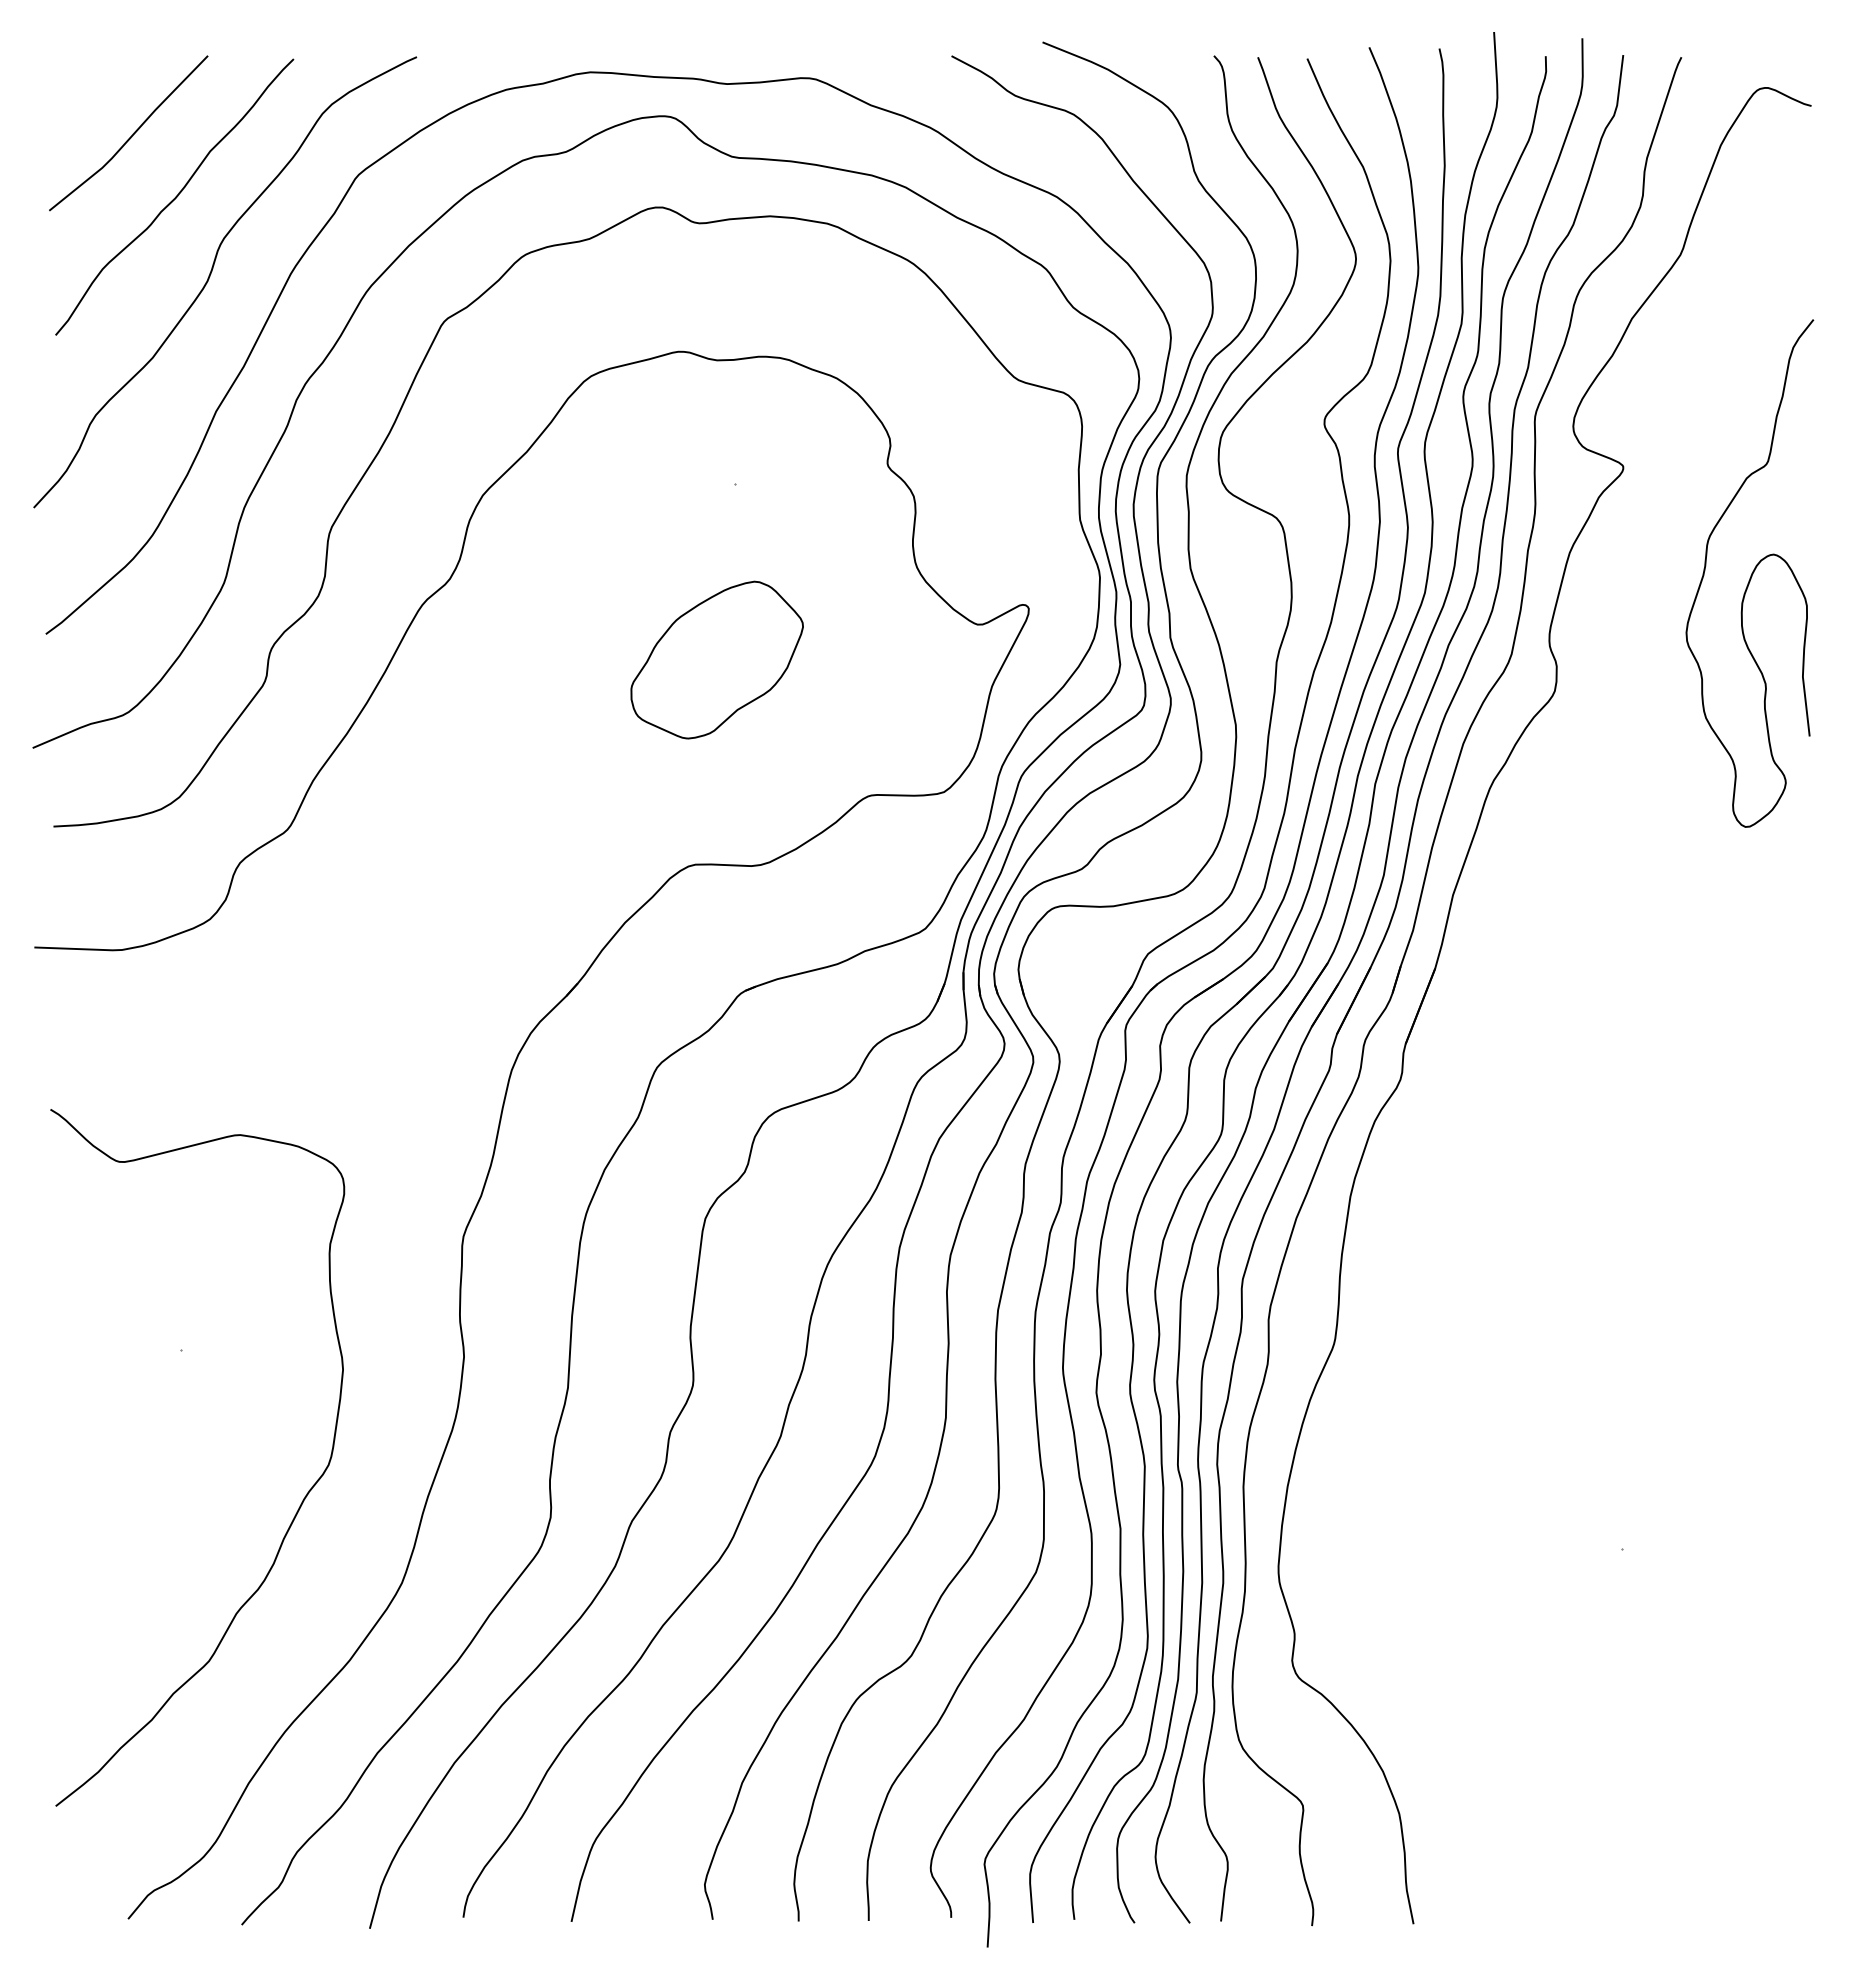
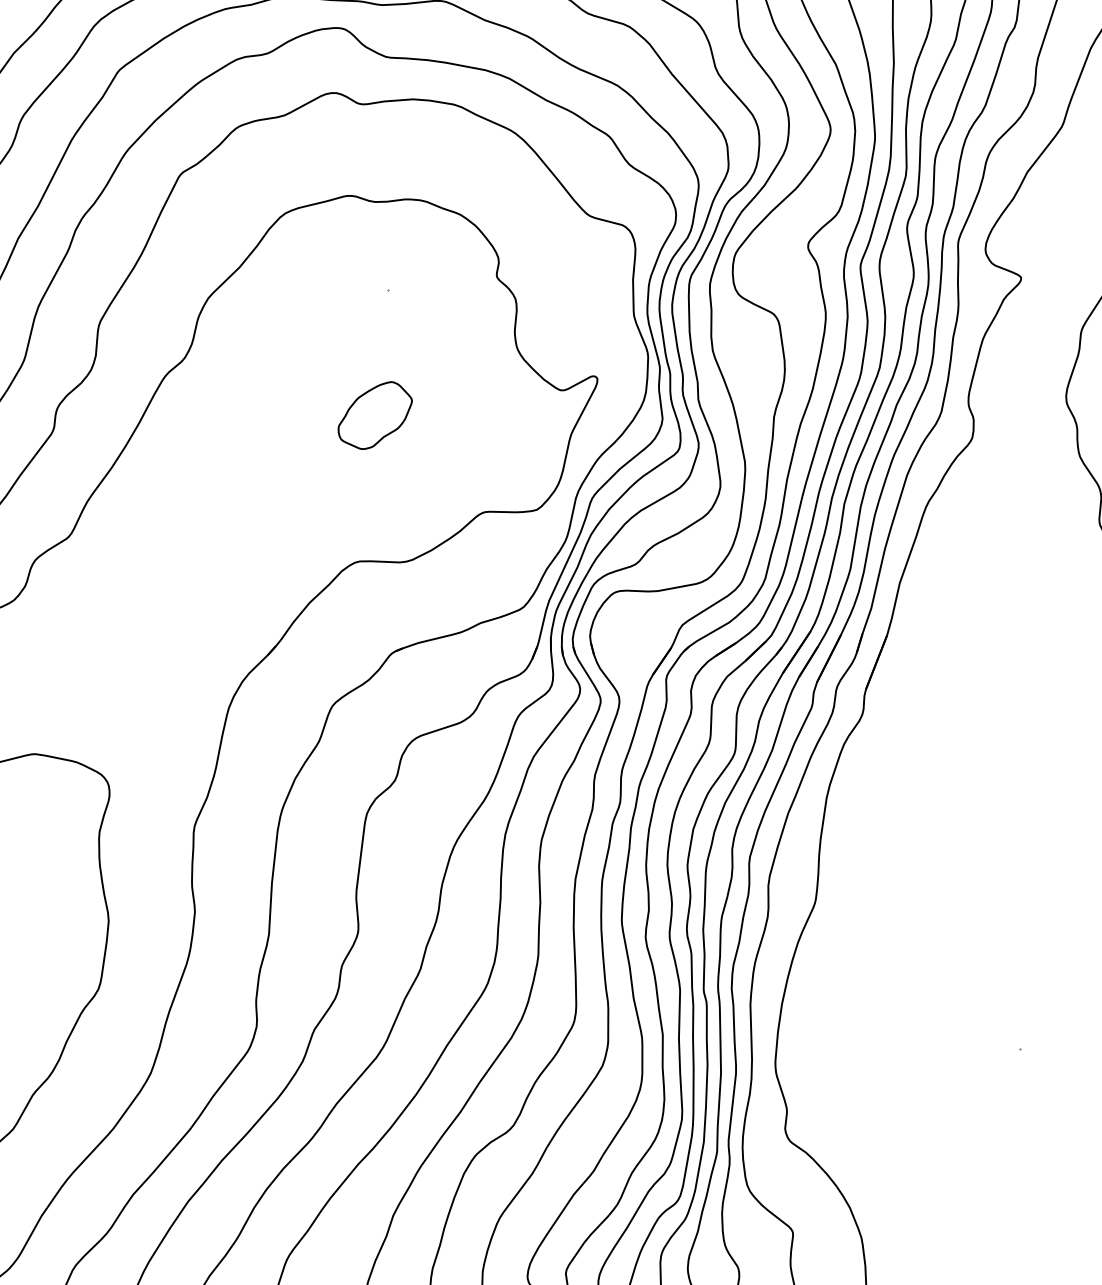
part: (716, 659) -> (374, 415), size x0.6

